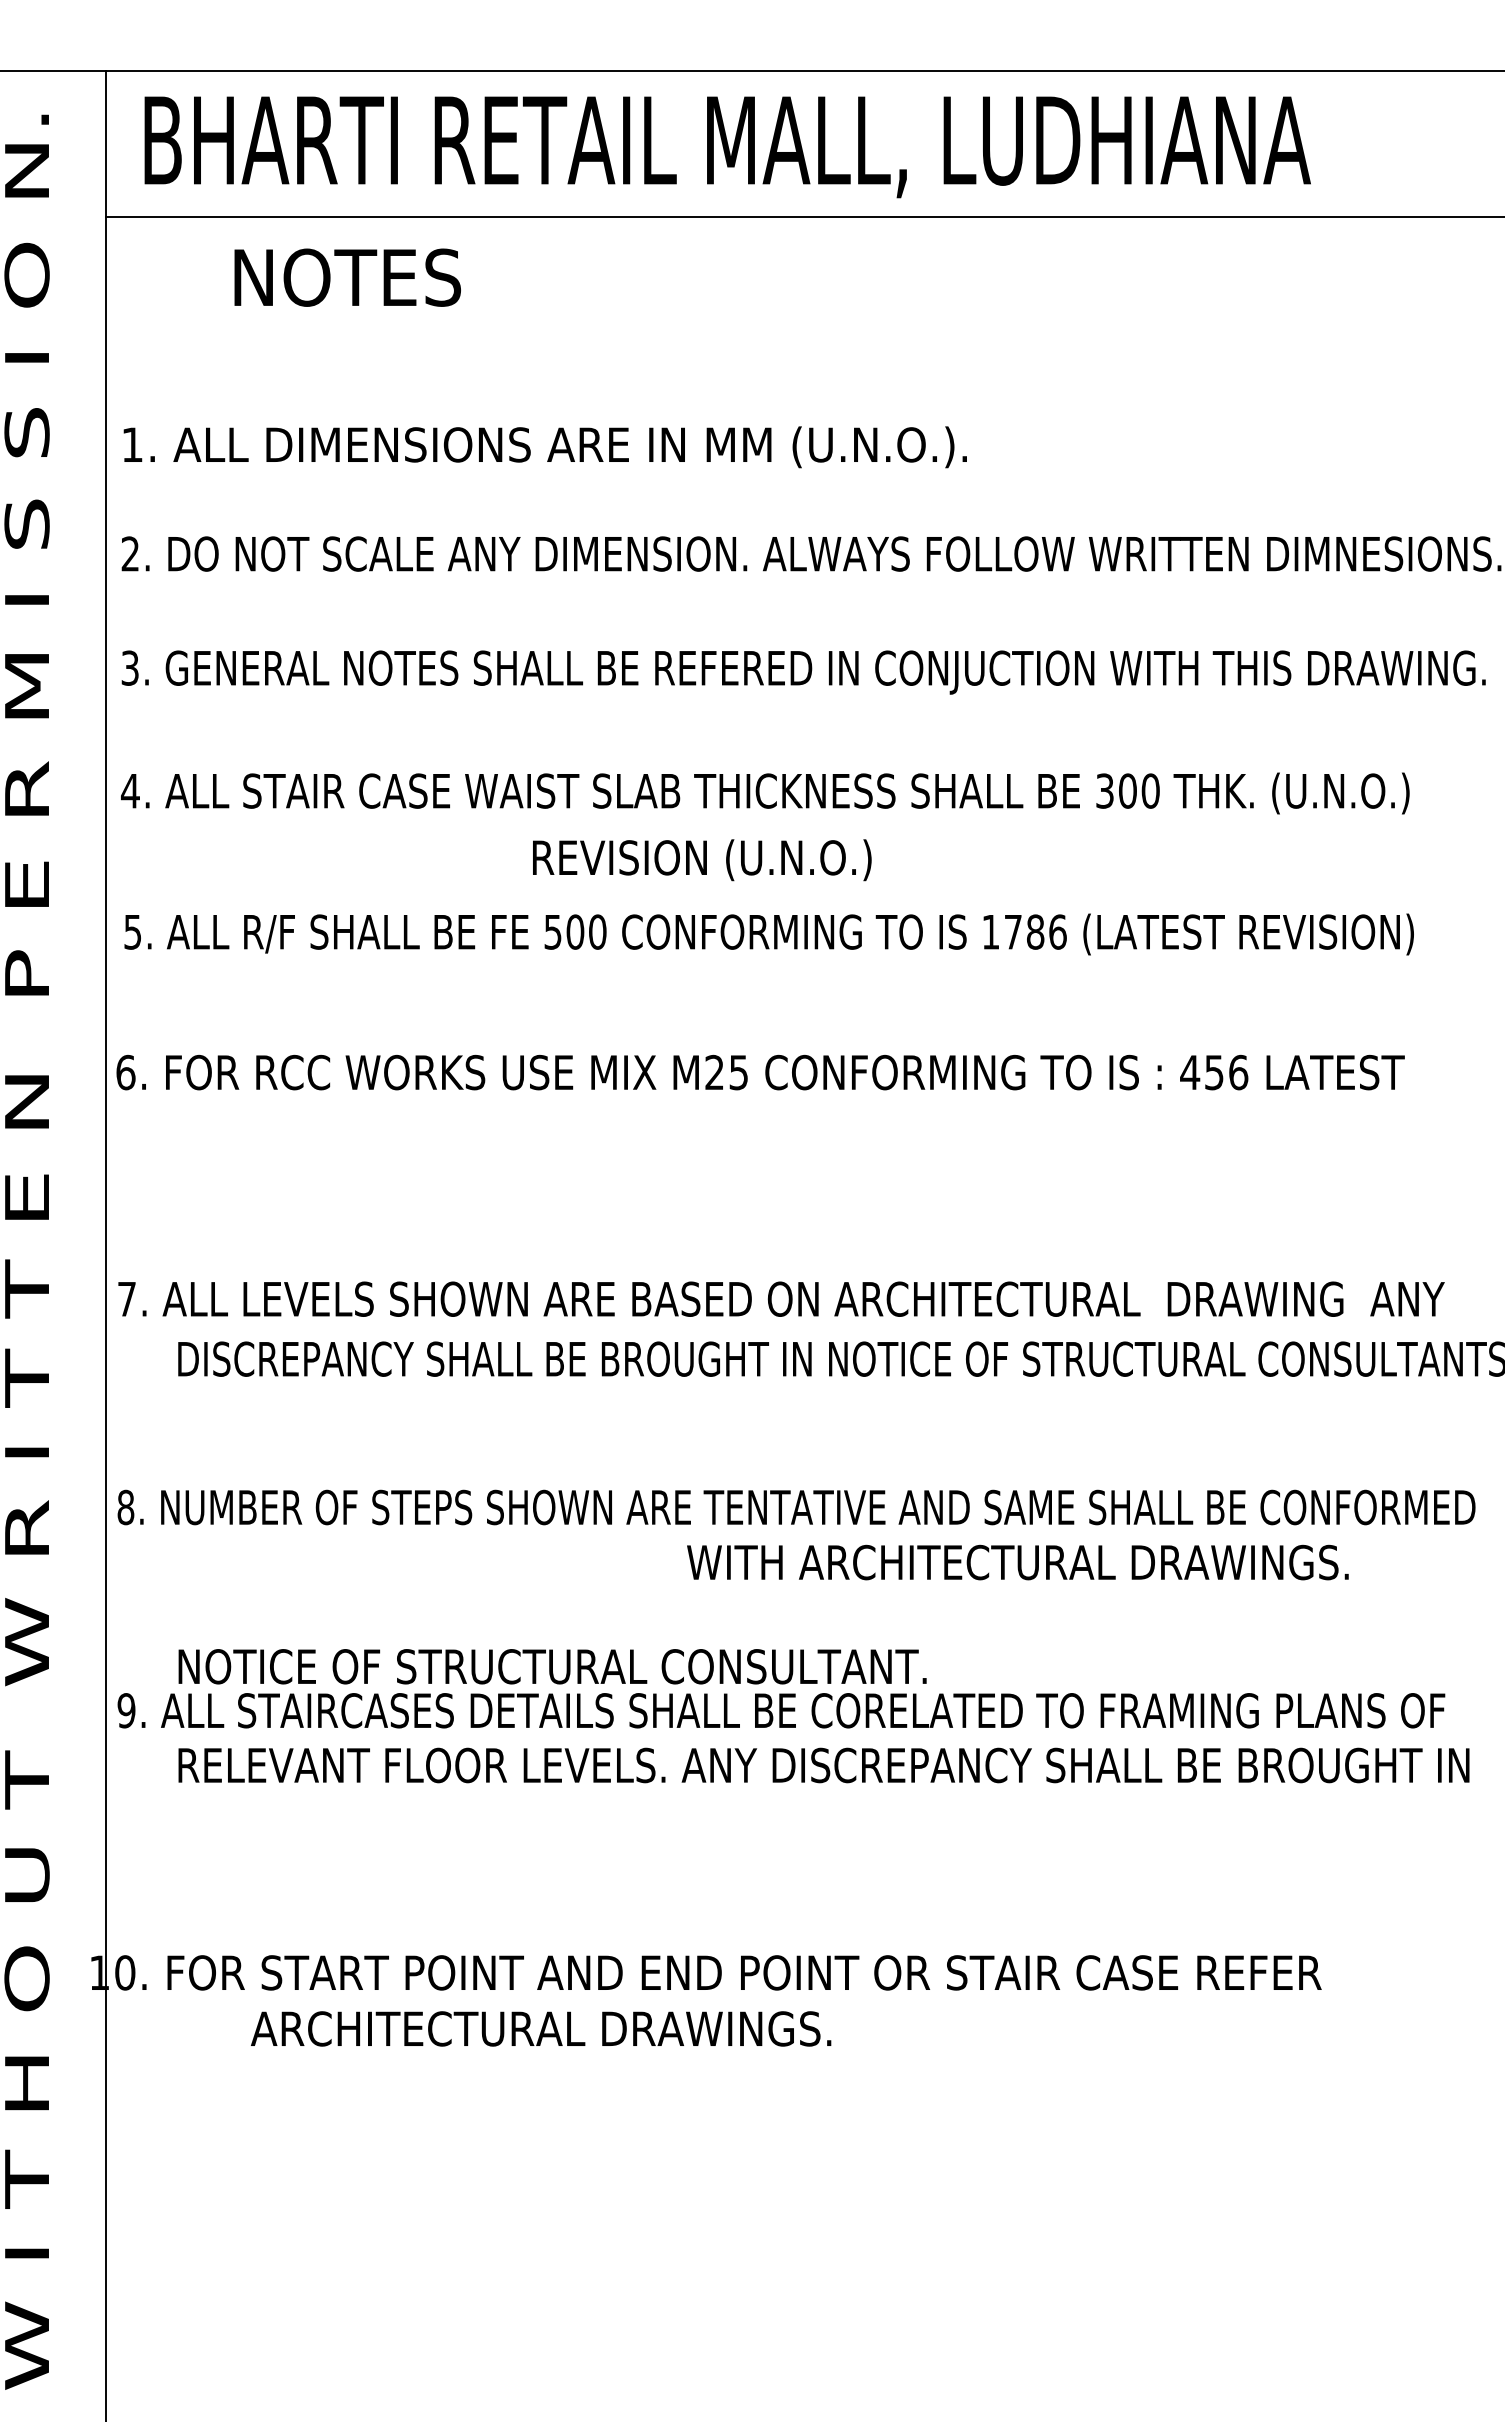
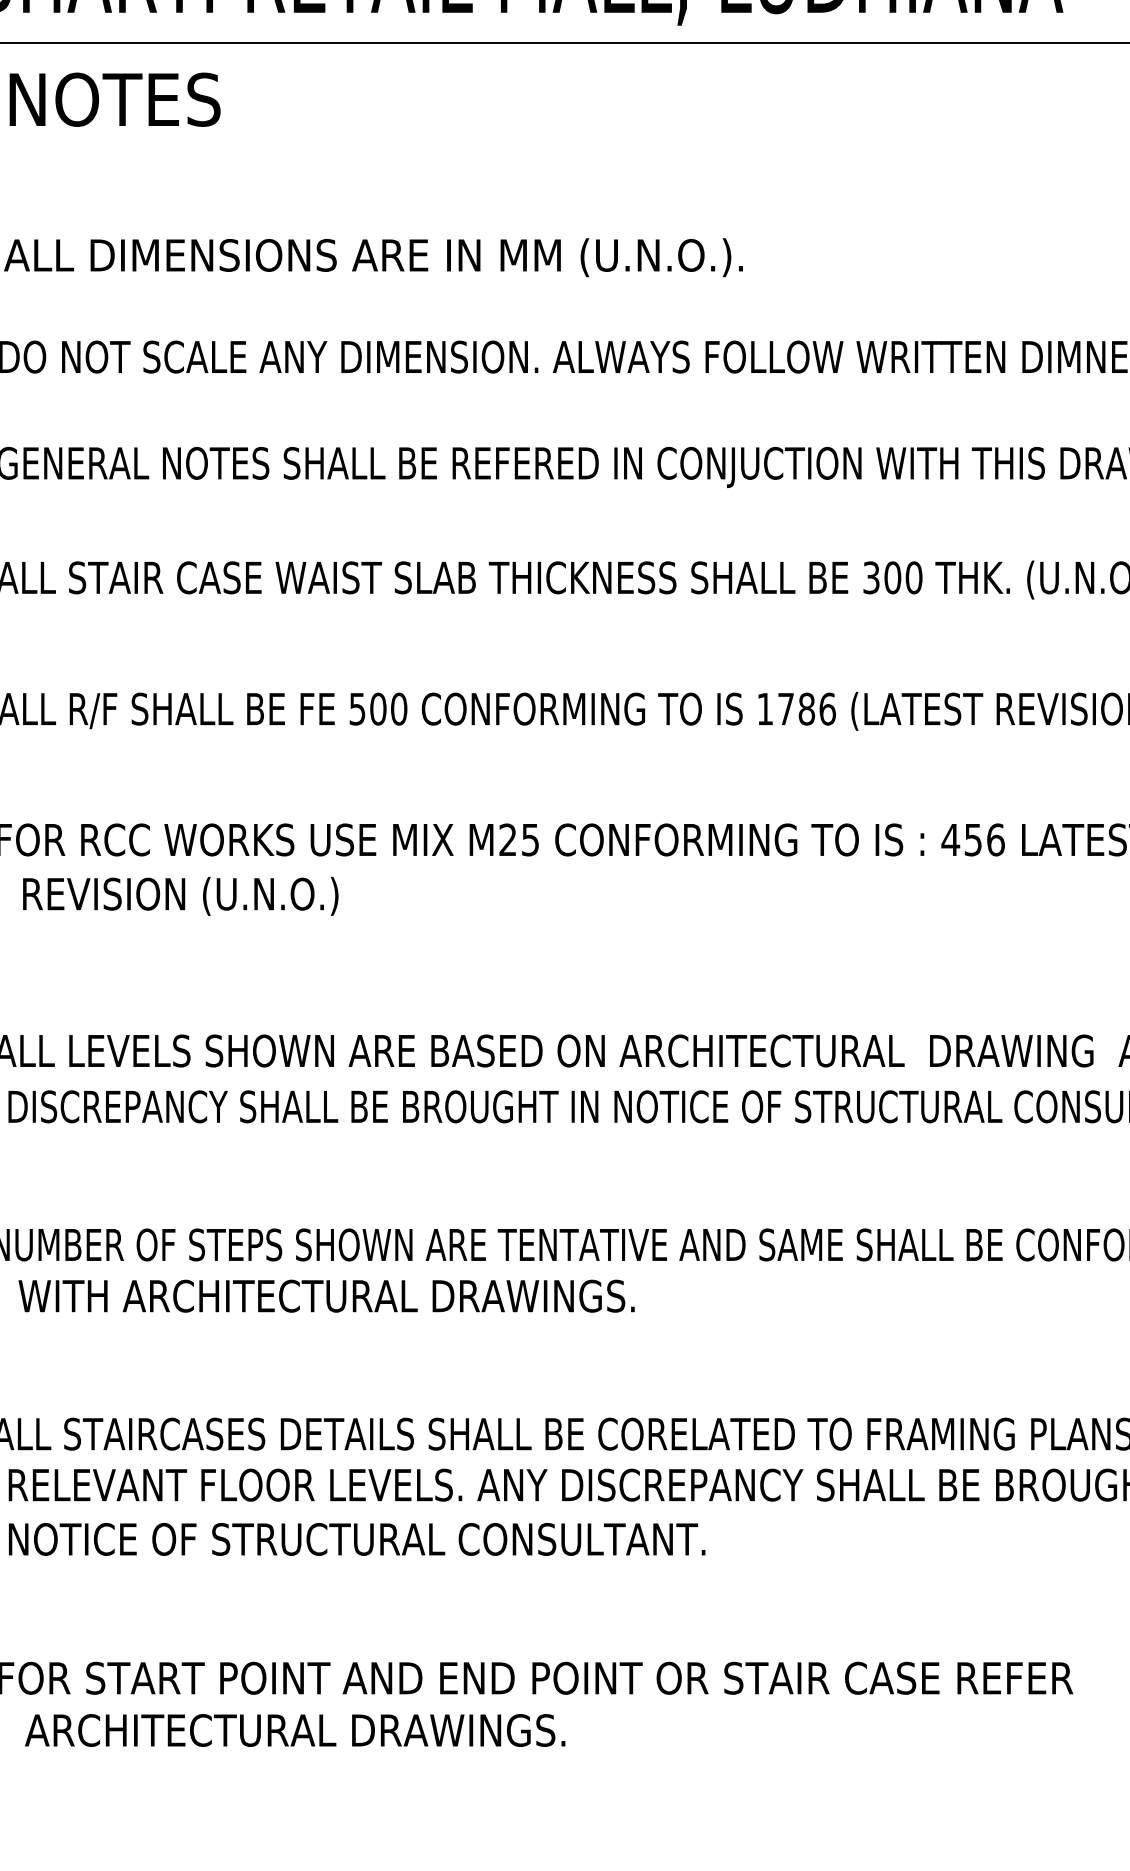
text: (347, 277) -> (114, 99), moved
text: (702, 860) -> (181, 896), moved
text: (1017, 1562) -> (326, 1296), moved
text: (552, 1666) -> (357, 1539), moved
text: (541, 2028) -> (295, 1730), moved

